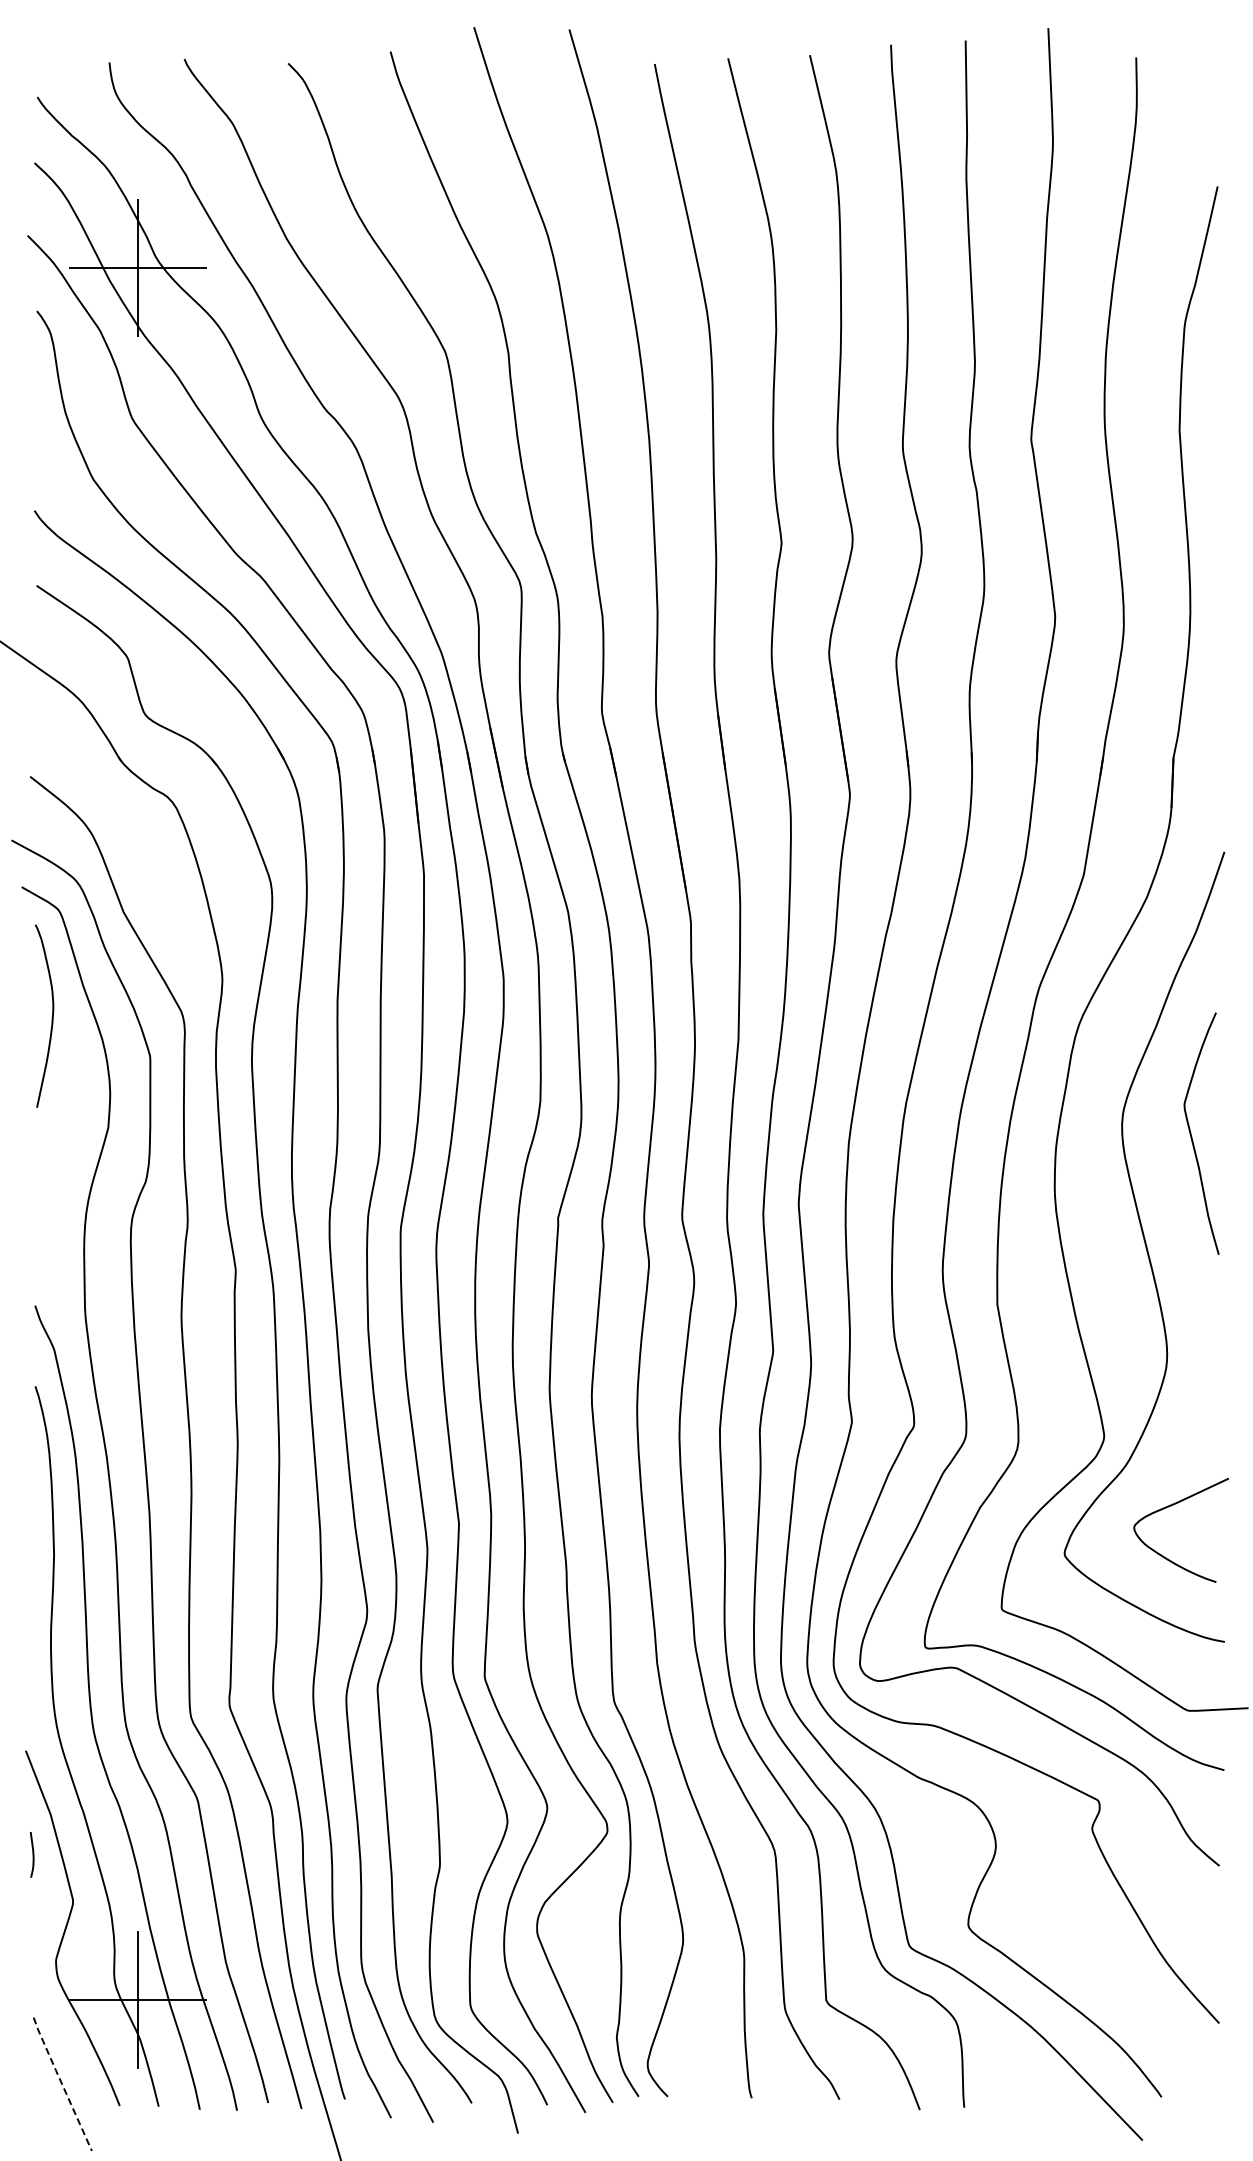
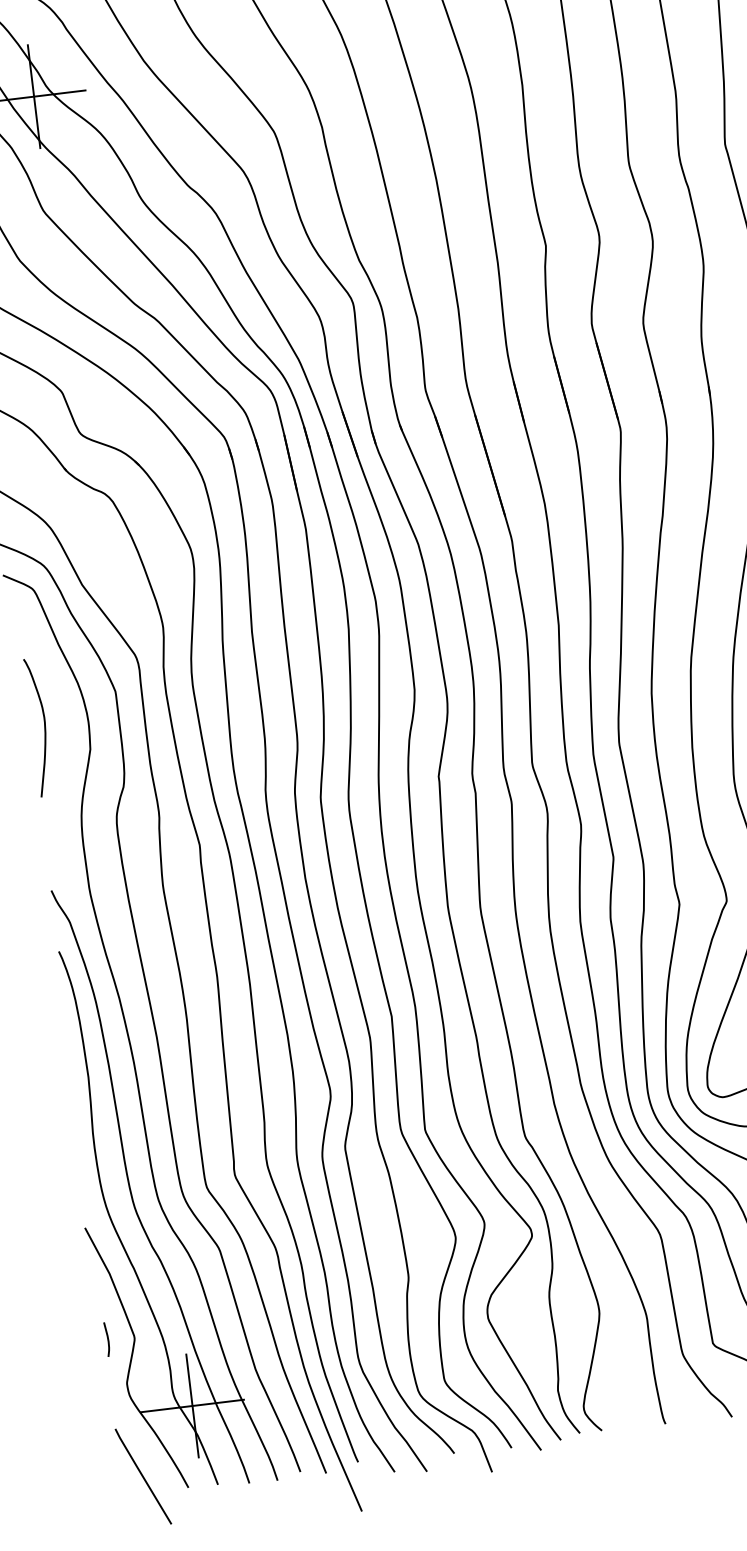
curve: (51, 1017) -> (44, 727), moved
curve: (32, 1854) -> (107, 1339), moved
line: (61, 2083) -> (142, 1476), dashed -> solid

